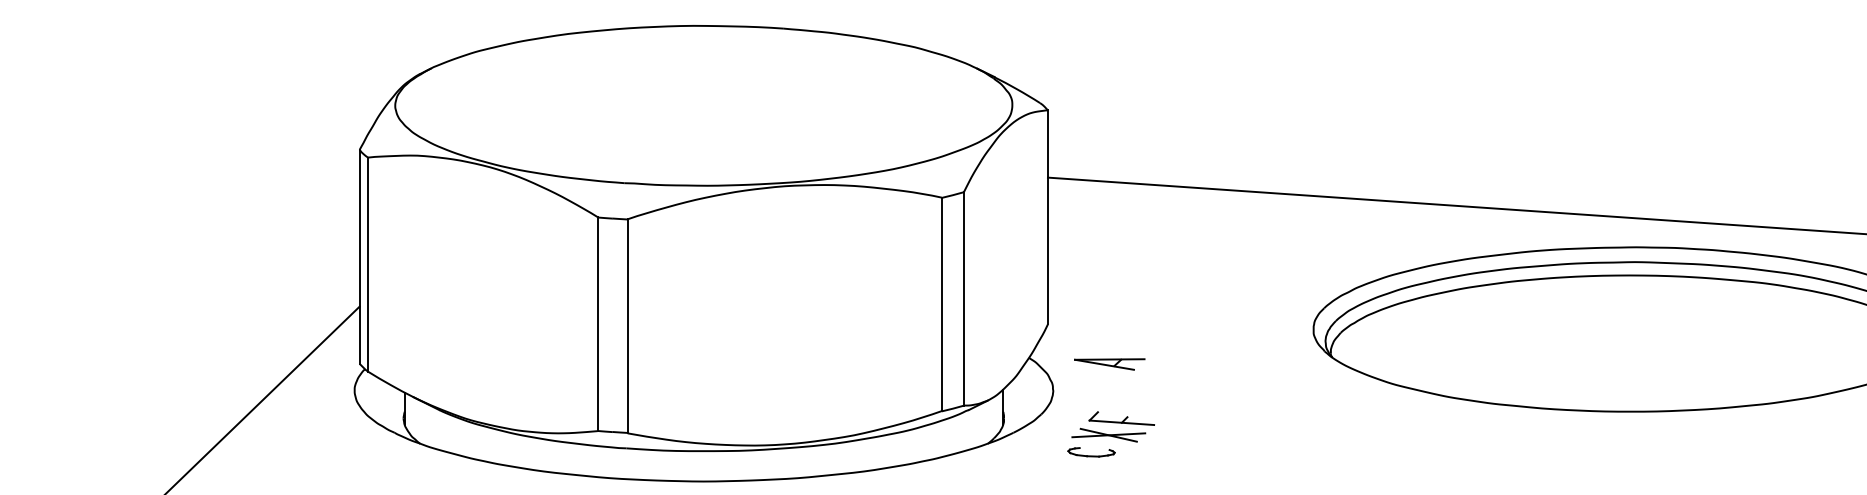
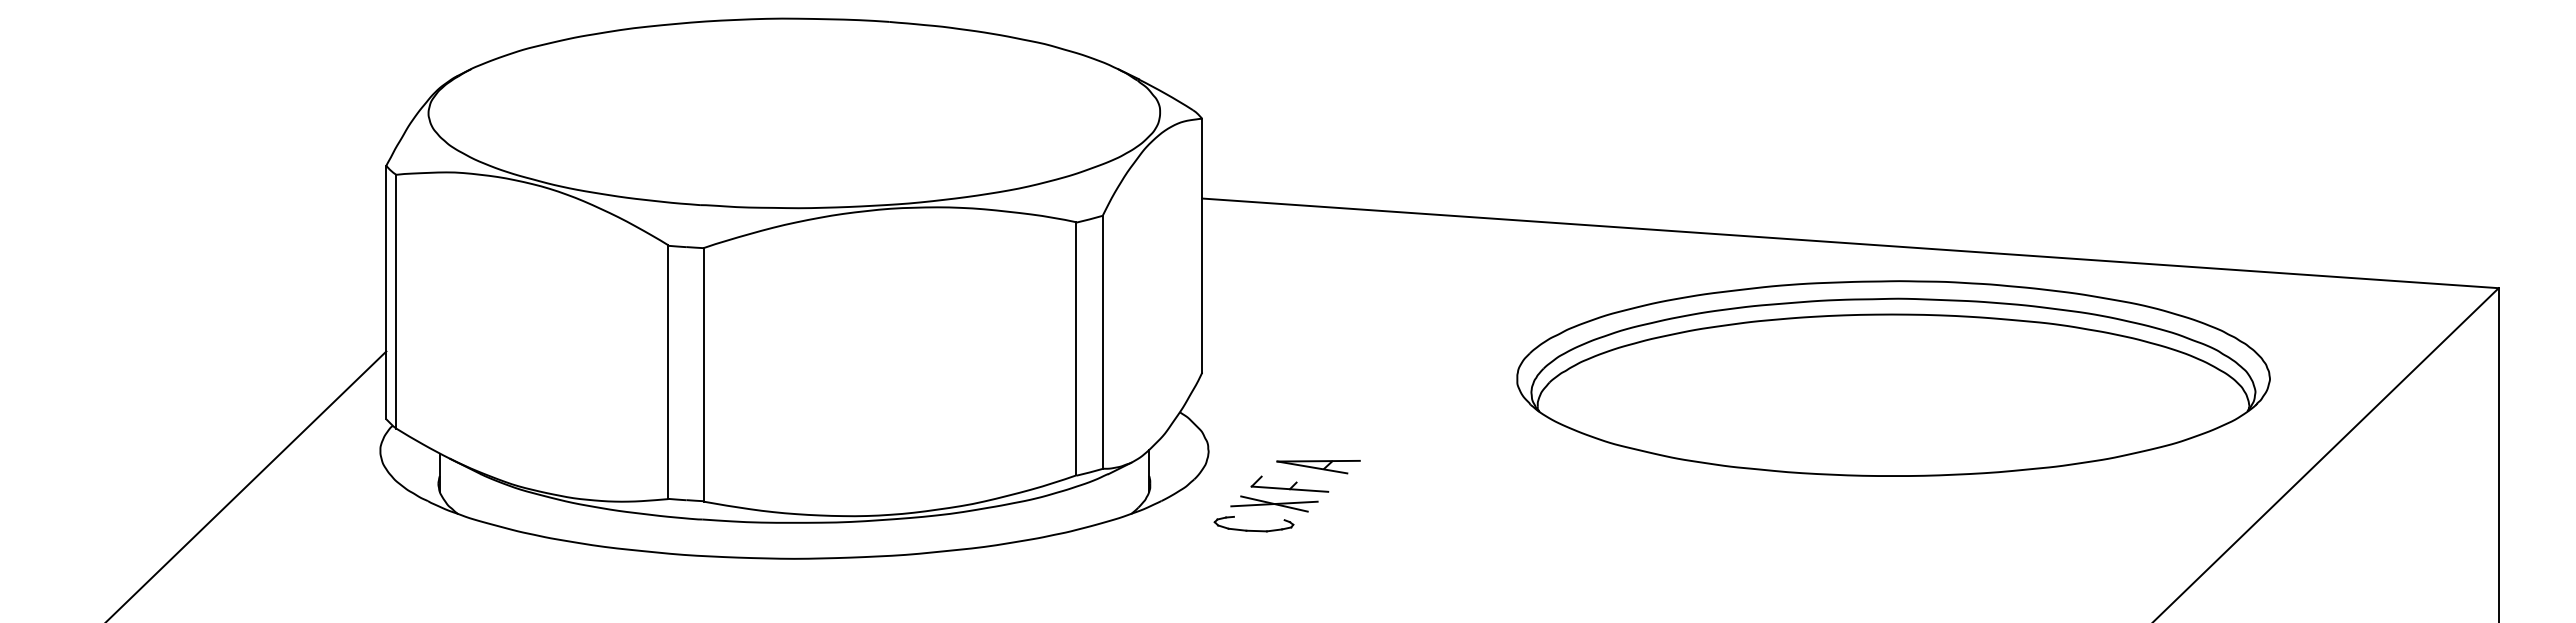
part: (1109, 364) -> (1318, 467), moved
part: (1091, 452) -> (1253, 524), size x1.43

